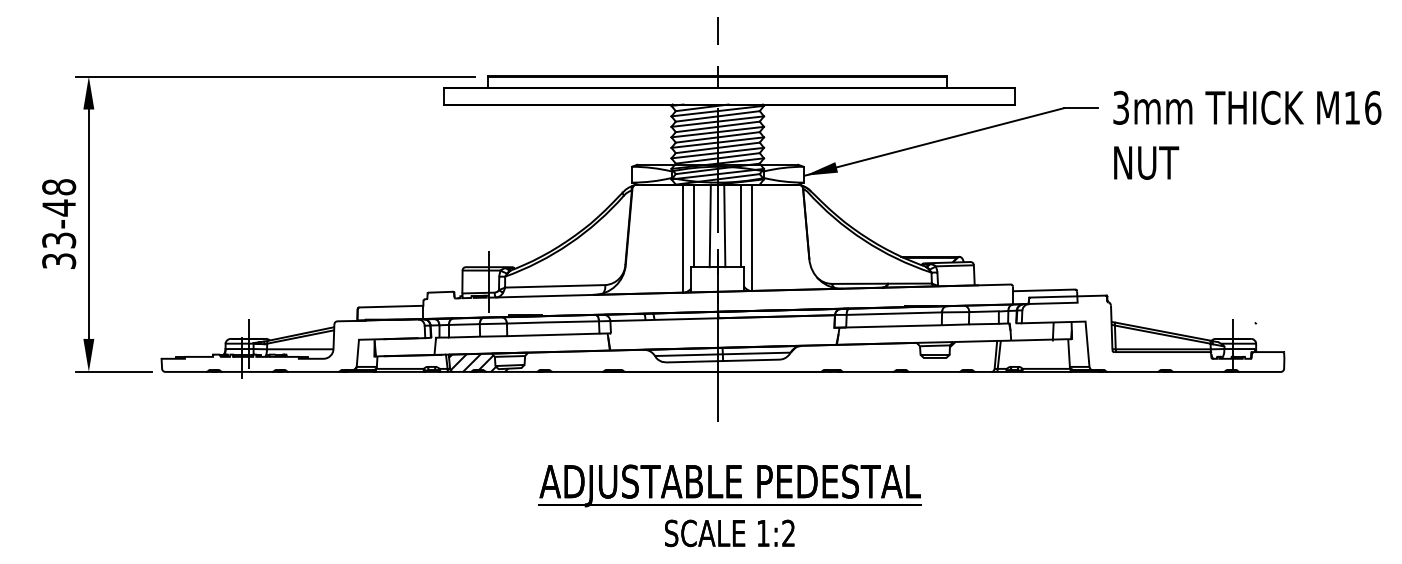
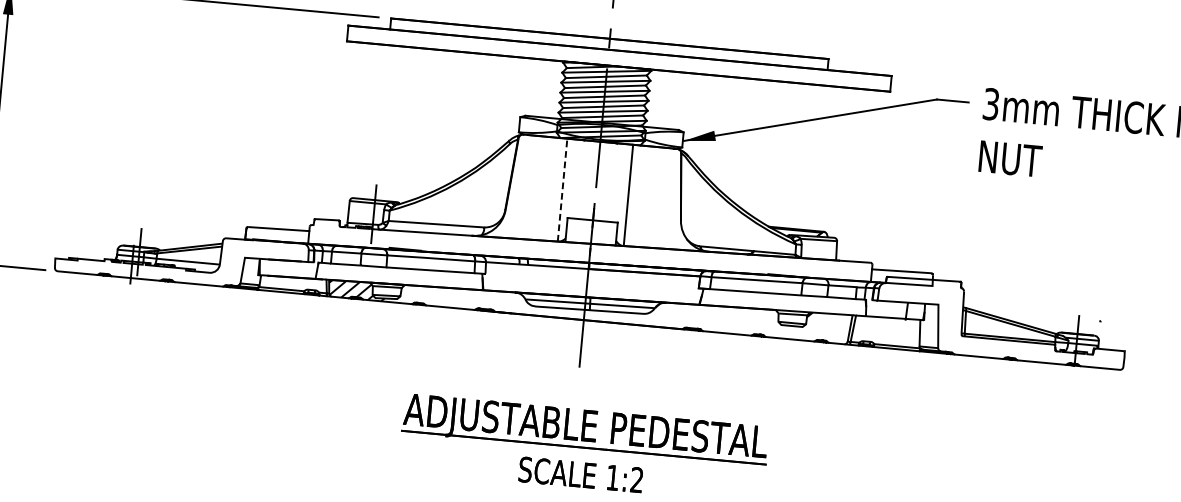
line: (694, 225) -> (574, 178), removed
line: (709, 225) -> (588, 179), removed
line: (724, 225) -> (603, 181), removed
line: (740, 225) -> (618, 182), removed
line: (683, 238) -> (562, 190), solid -> dashed

